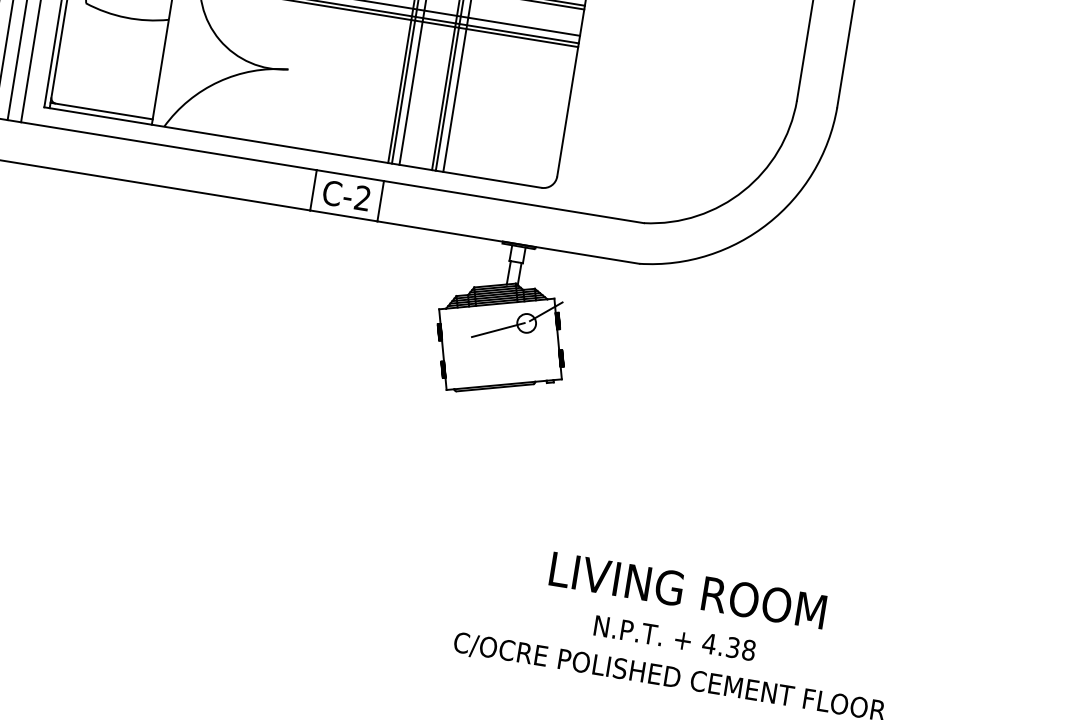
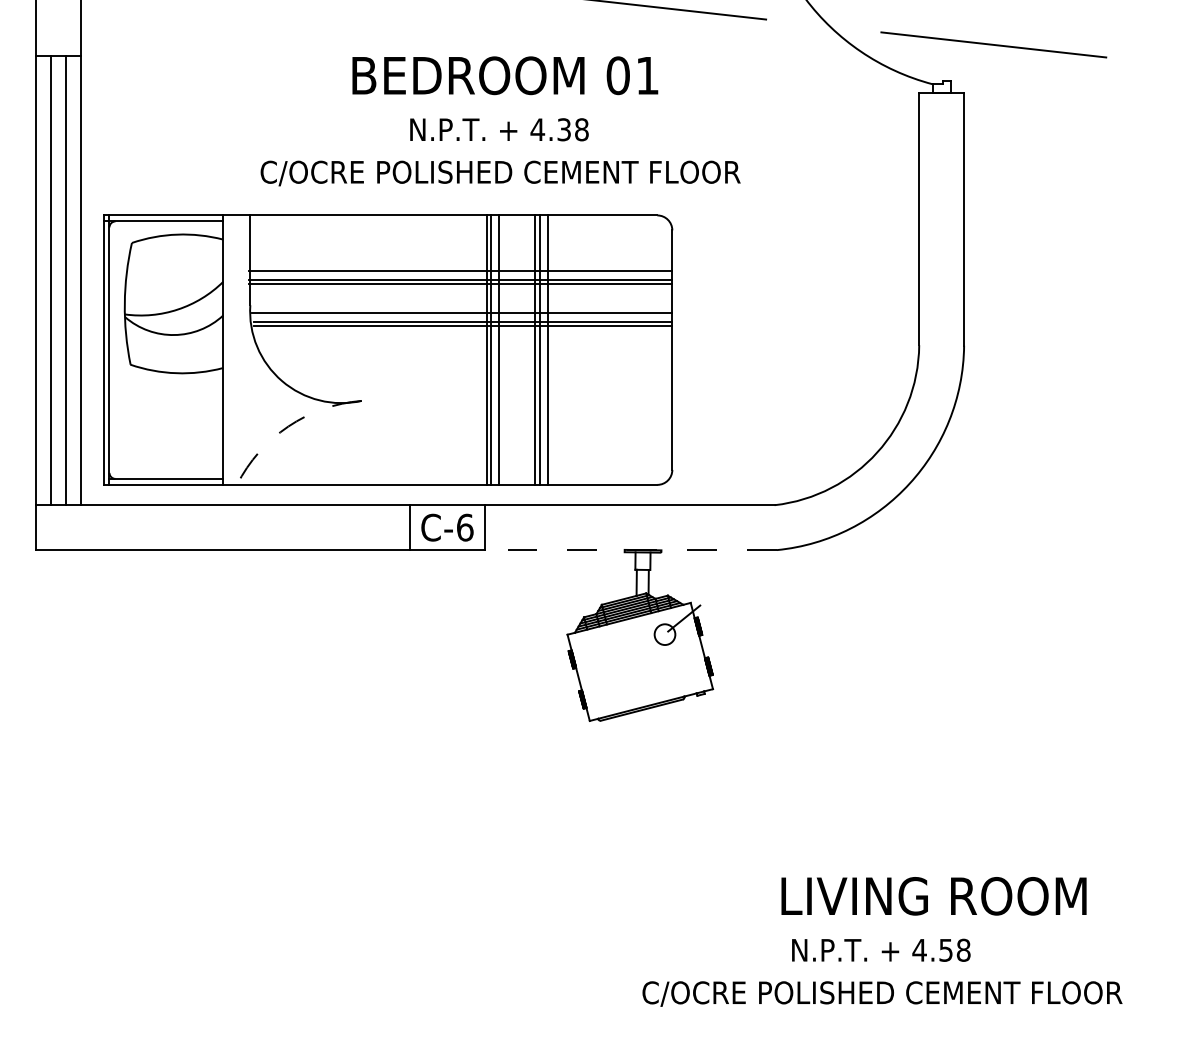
arc: (218, 81) -> (288, 426), solid -> dashed
text: (363, 198) -> (465, 527), C-2 -> C-6
line: (508, 242) -> (631, 550), solid -> dashed
line: (498, 329) -> (635, 646), removed
text: (687, 590) -> (933, 896), moved
text: (733, 647) -> (946, 949), 4.38 -> 4.58

